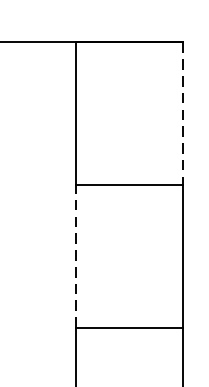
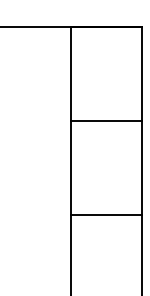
line: (182, 114) -> (141, 74), dashed -> solid
line: (76, 255) -> (71, 167), dashed -> solid

